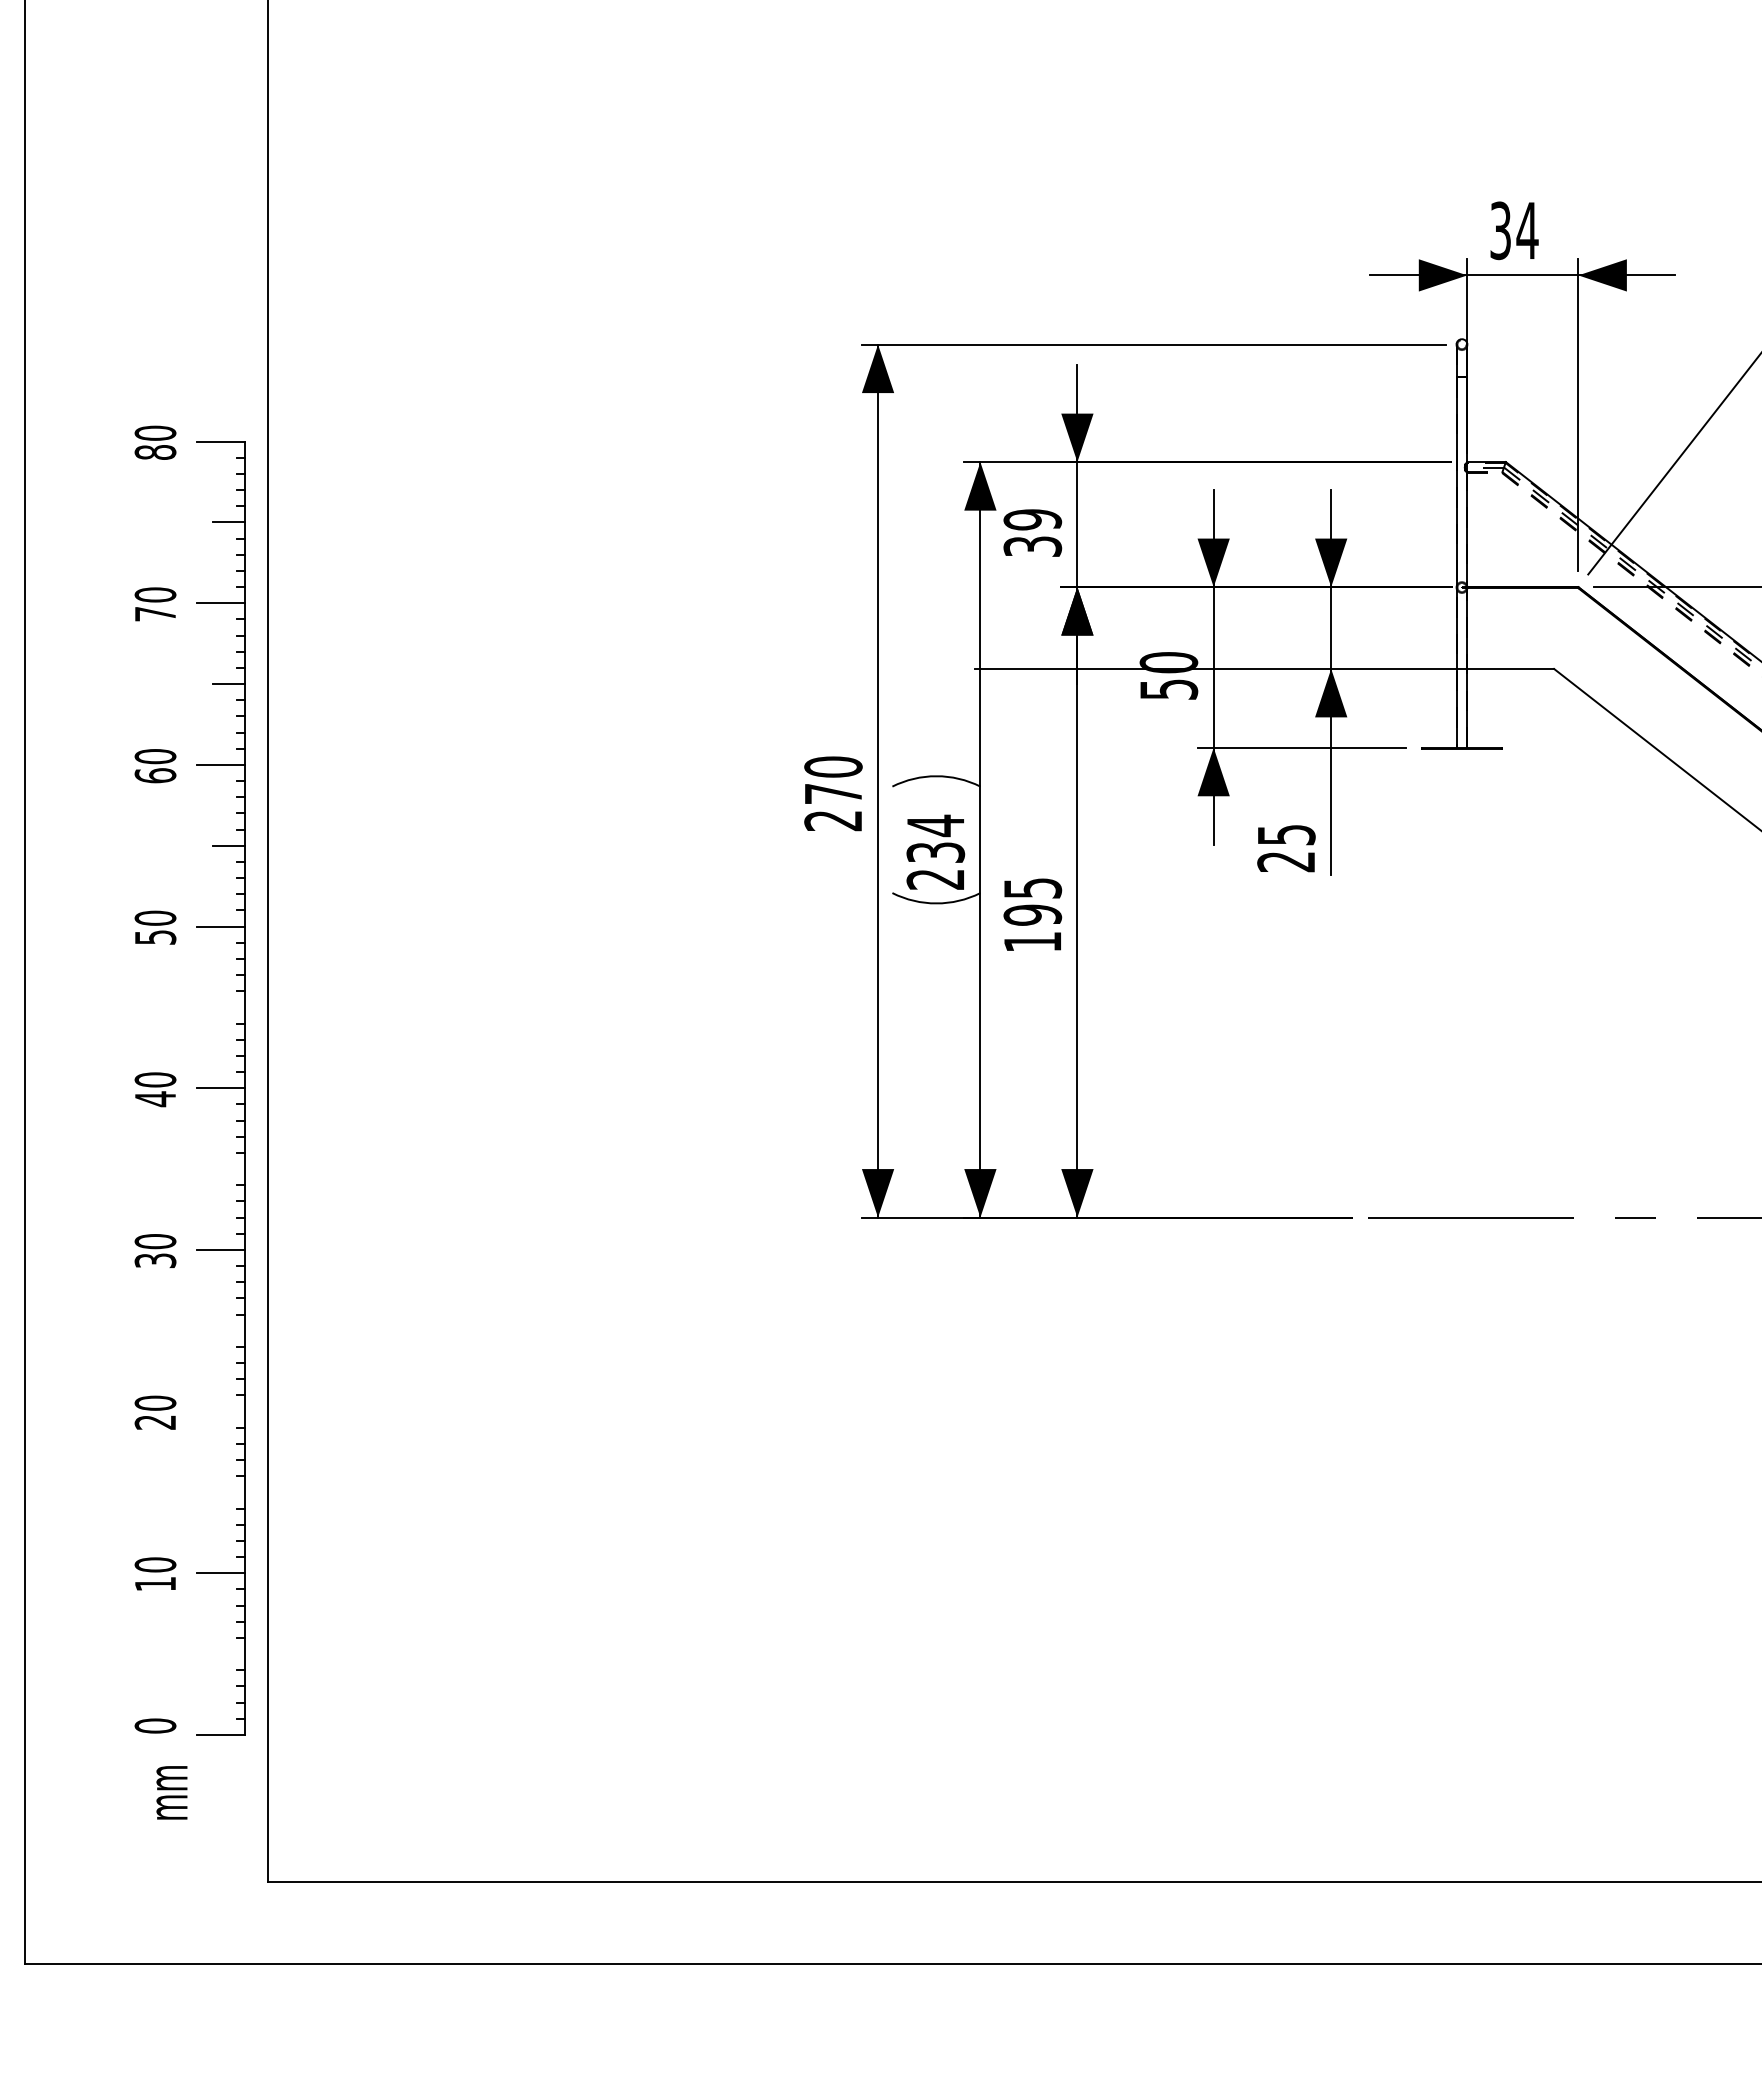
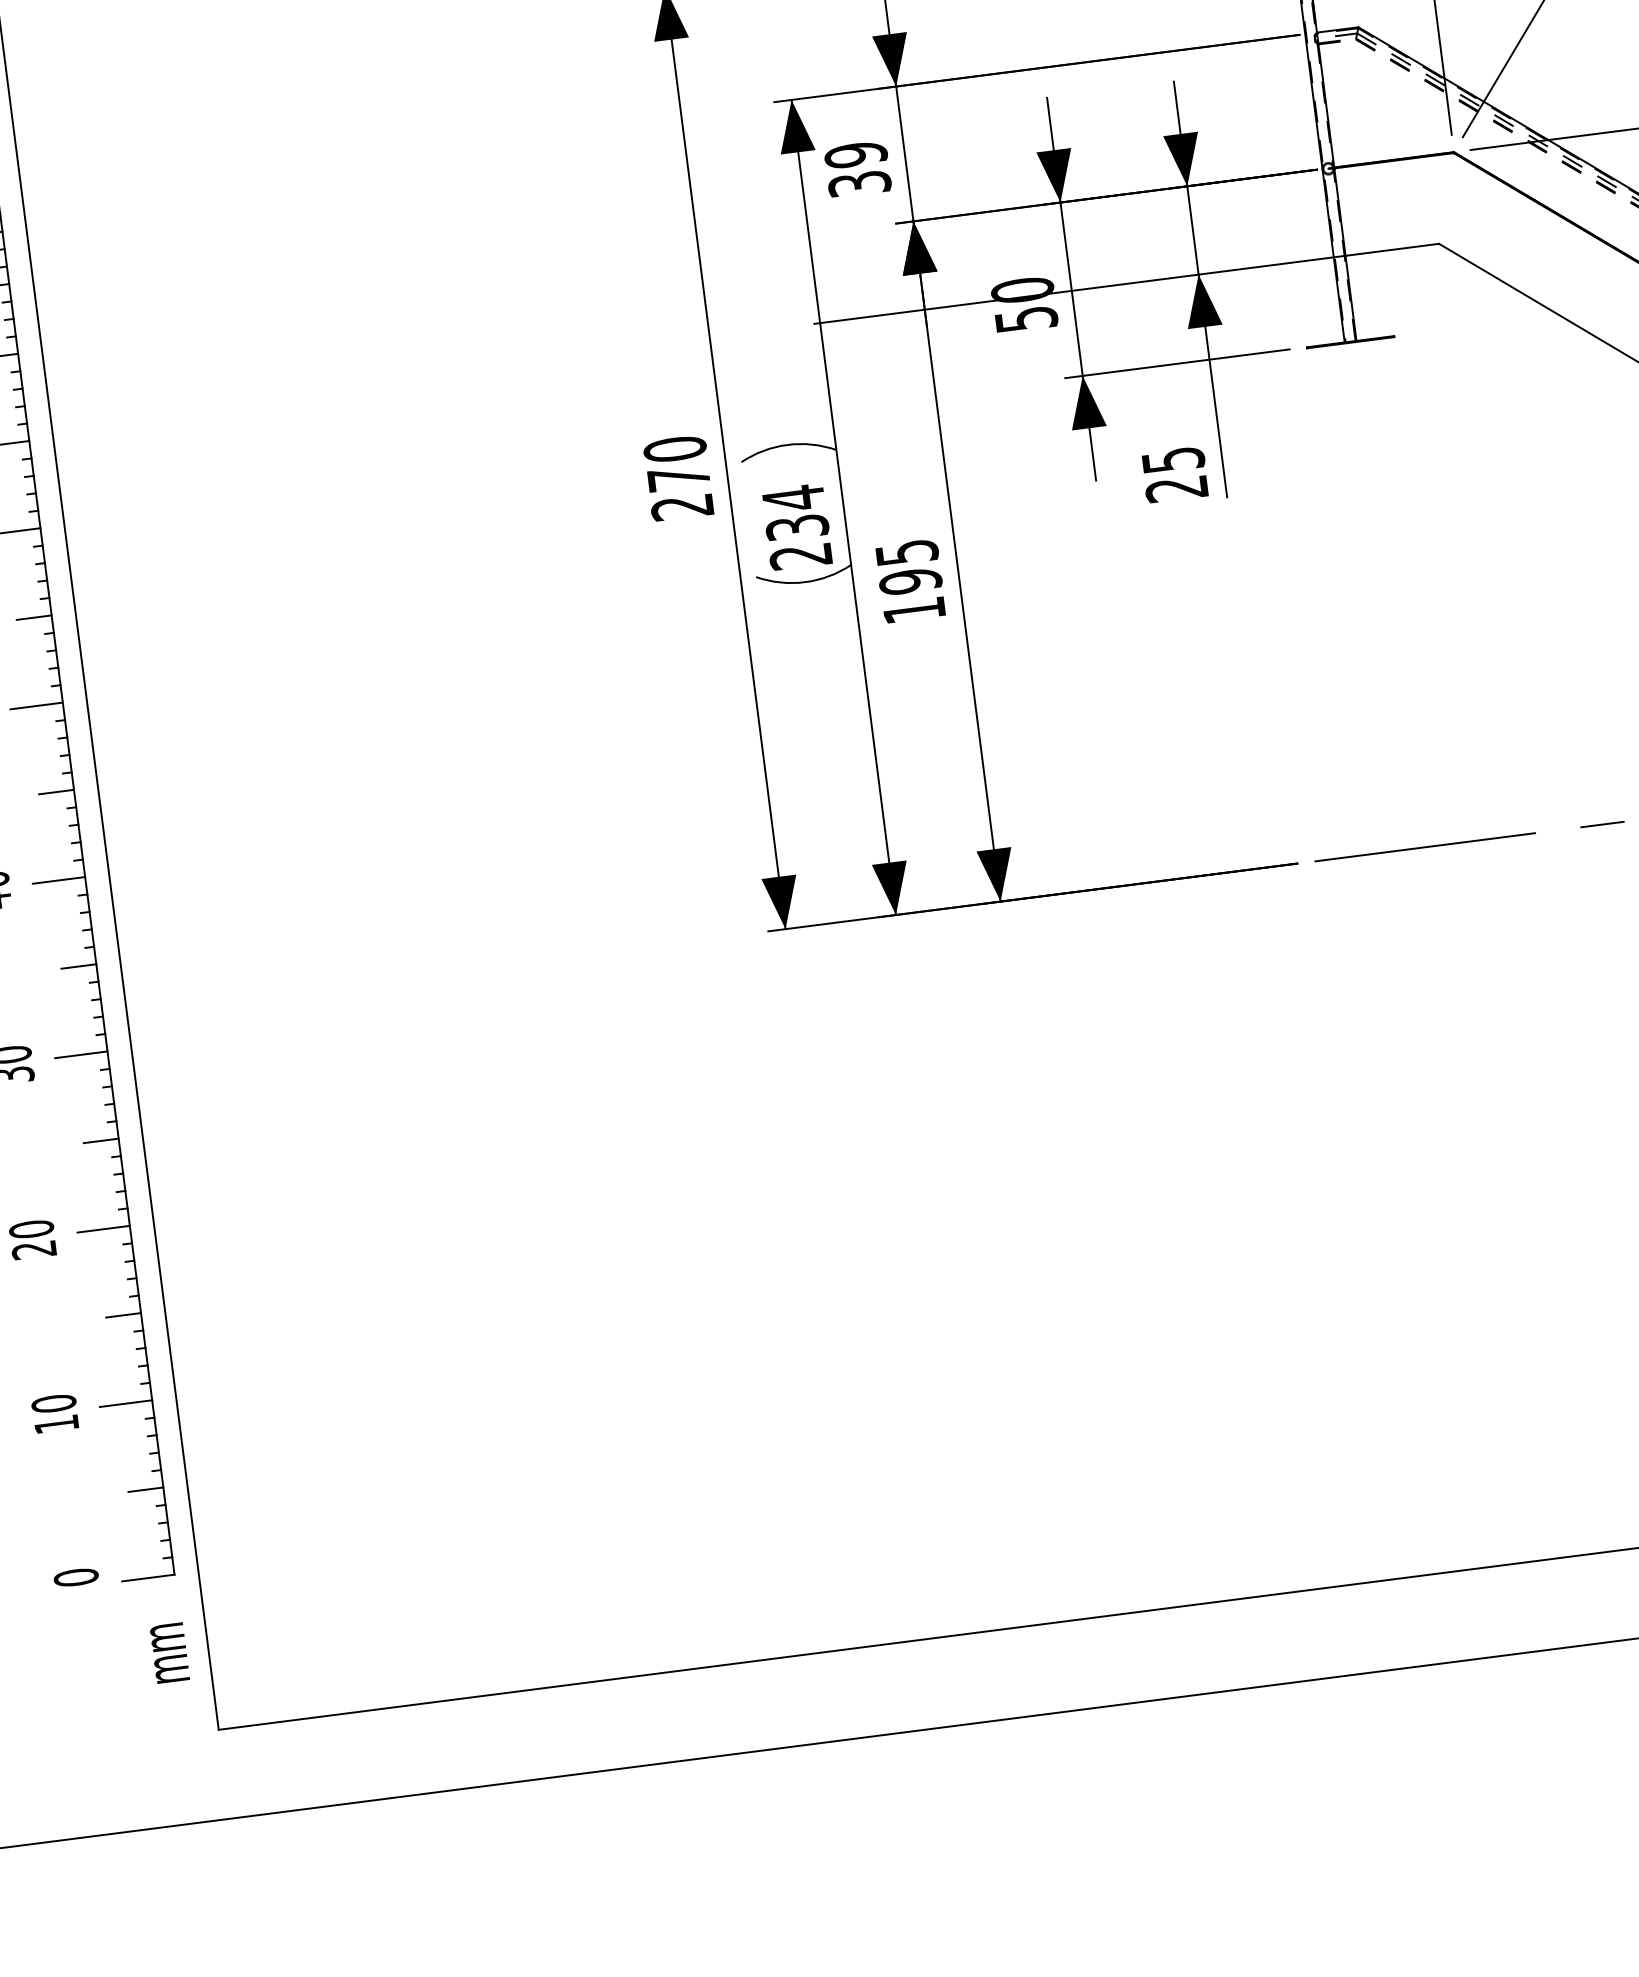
line: (229, 1007) -> (56, 792), added
line: (229, 1169) -> (79, 966), added
line: (229, 1330) -> (101, 1140), added
line: (220, 1411) -> (102, 1229), added
line: (229, 1492) -> (123, 1315), added
line: (229, 1654) -> (146, 1490), added
text: (171, 1792) -> (169, 1652), moved

